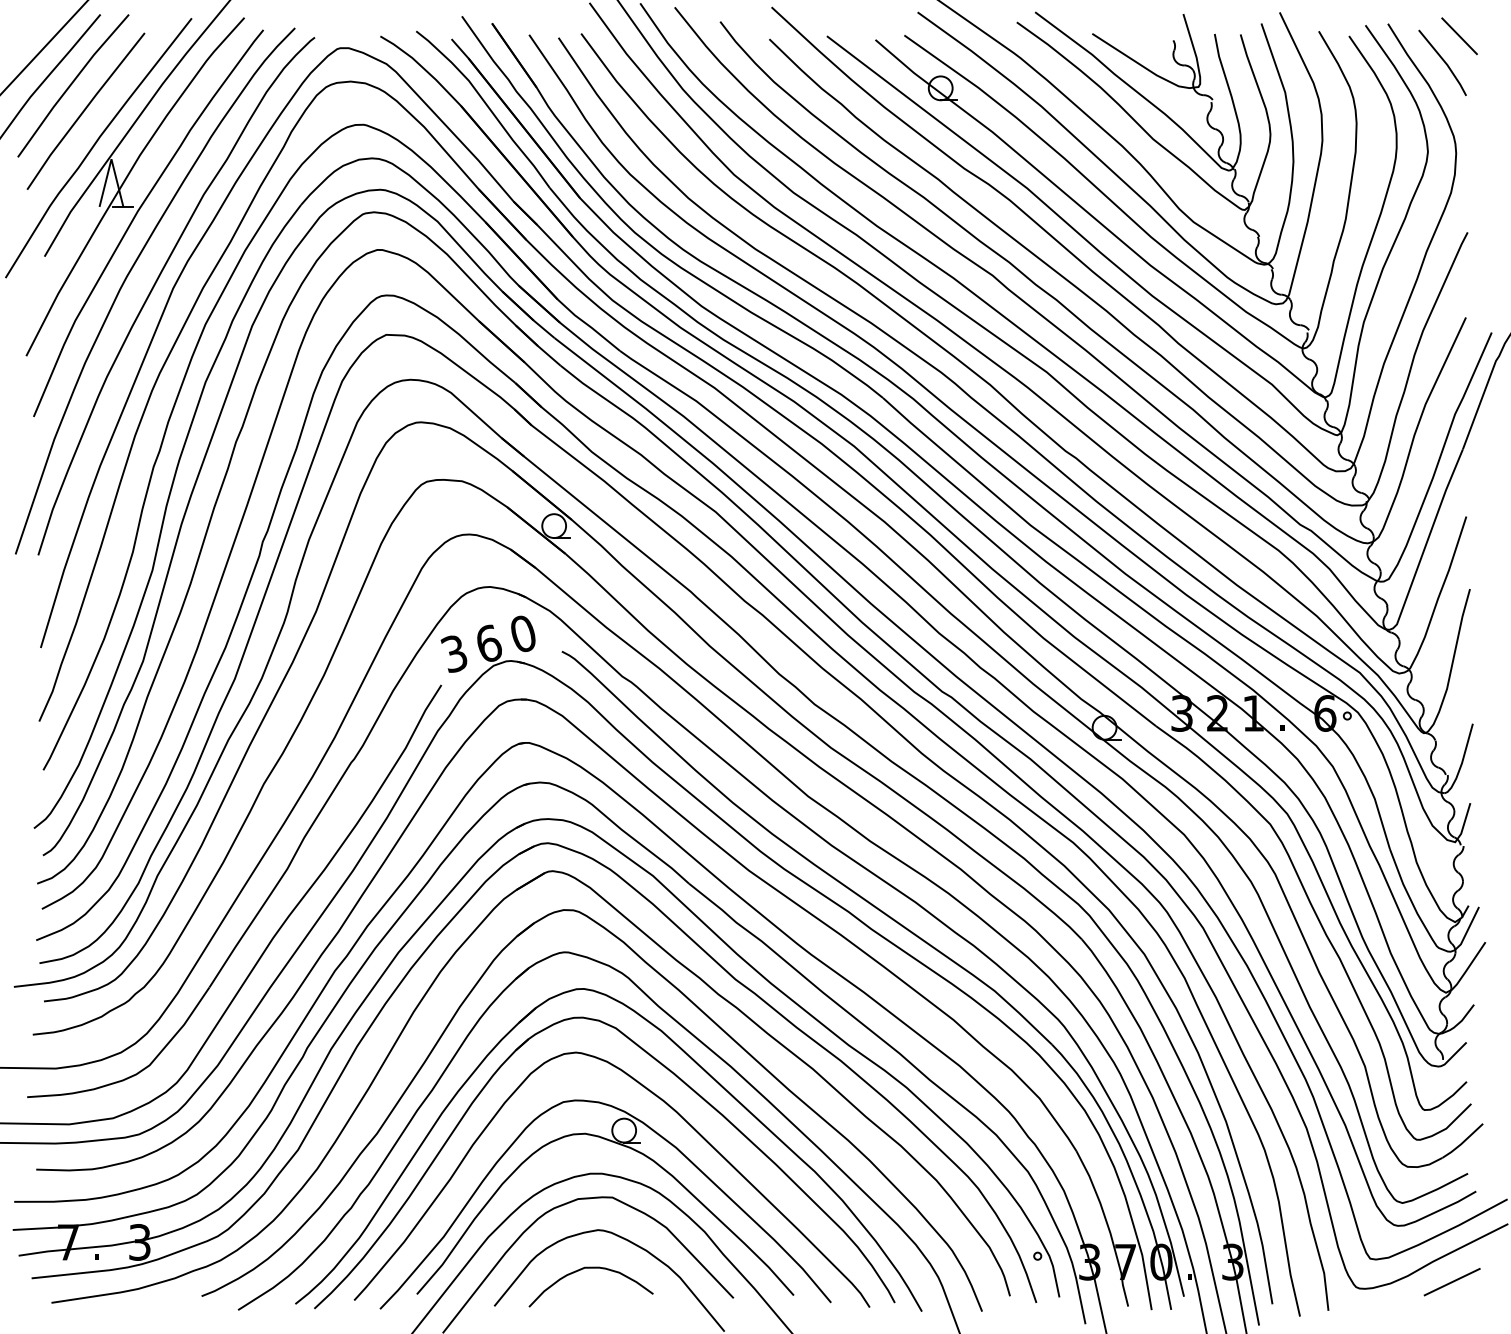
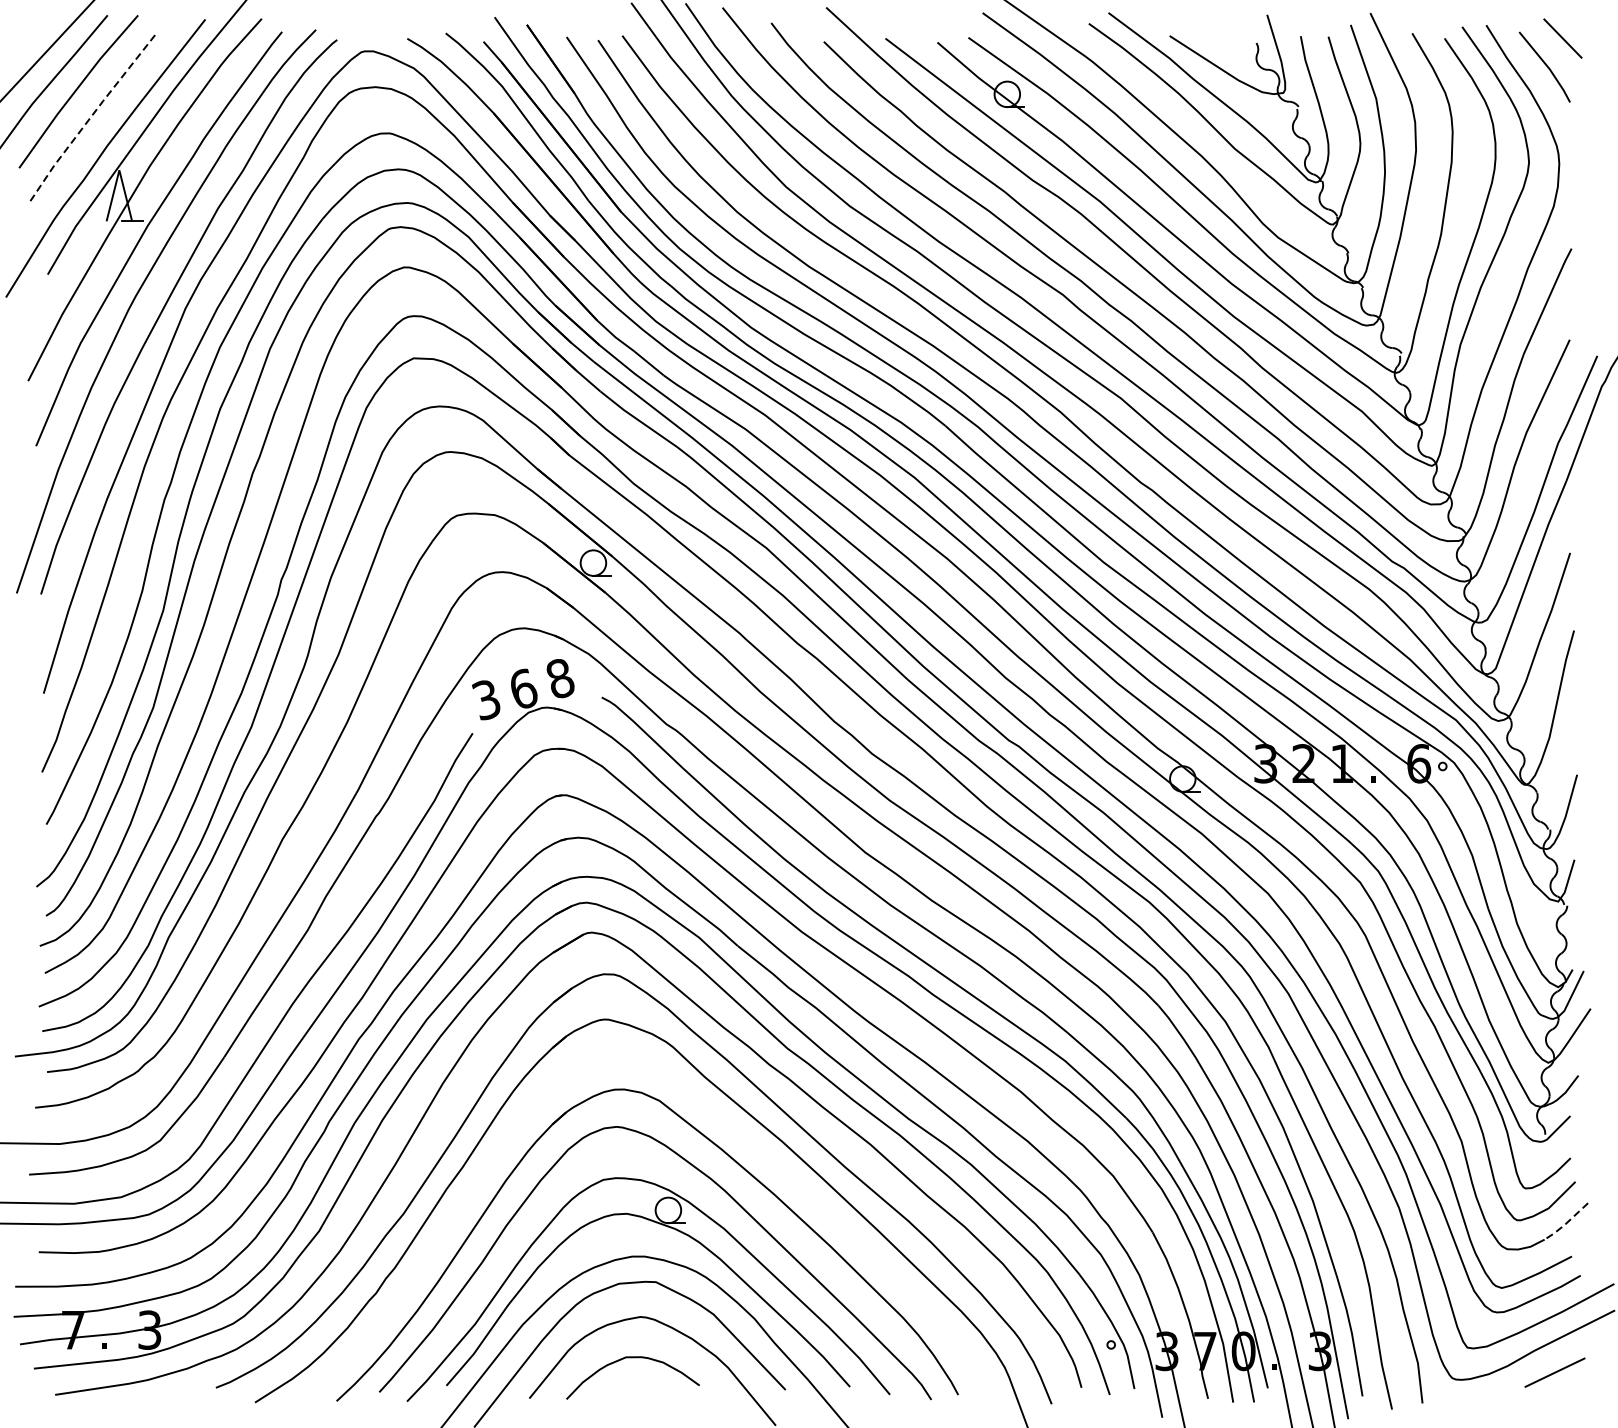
line: (84, 110) -> (90, 118), solid -> dashed
text: (523, 633) -> (560, 678), 0 -> 8
part: (685, 1054) -> (734, 1128), removed
line: (1462, 1143) -> (1566, 1224), solid -> dashed

